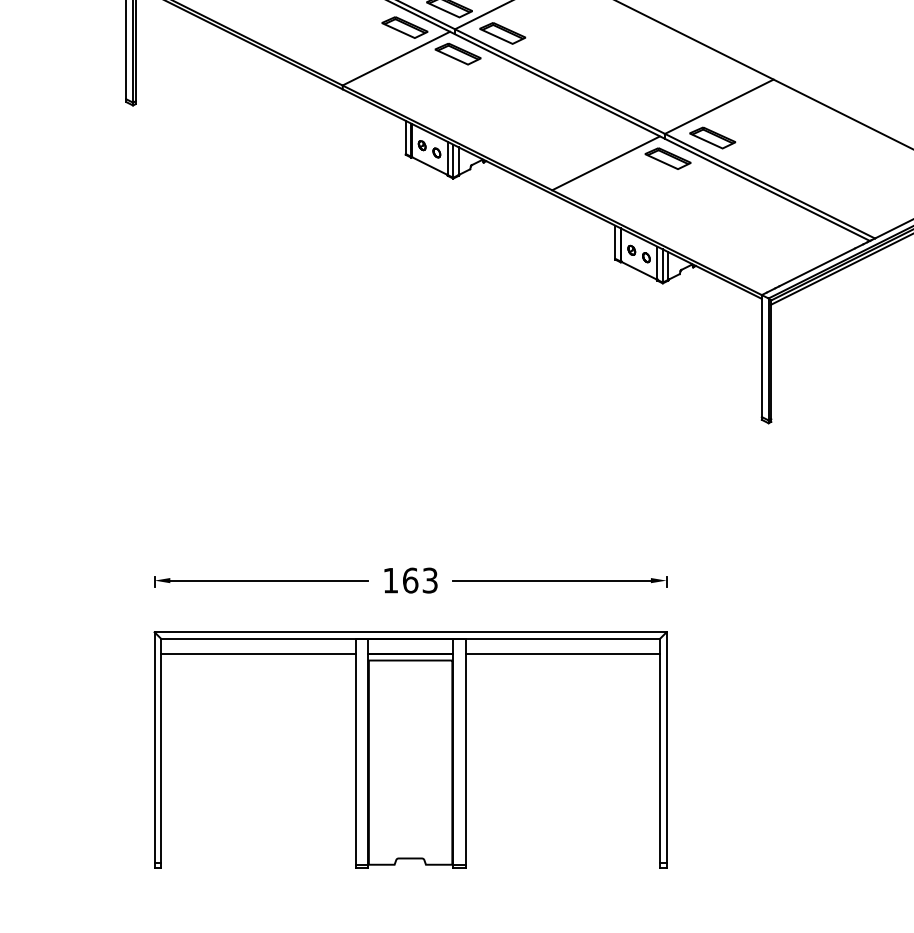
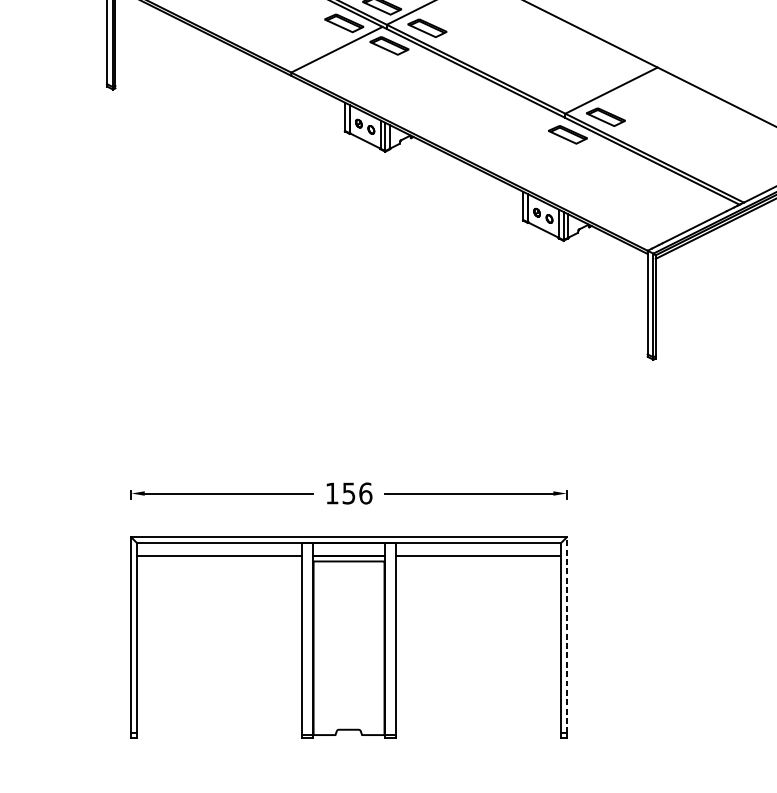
line: (605, 163) -> (514, 138), removed
text: (420, 580) -> (357, 493), 163 -> 156
line: (666, 746) -> (566, 634), solid -> dashed

